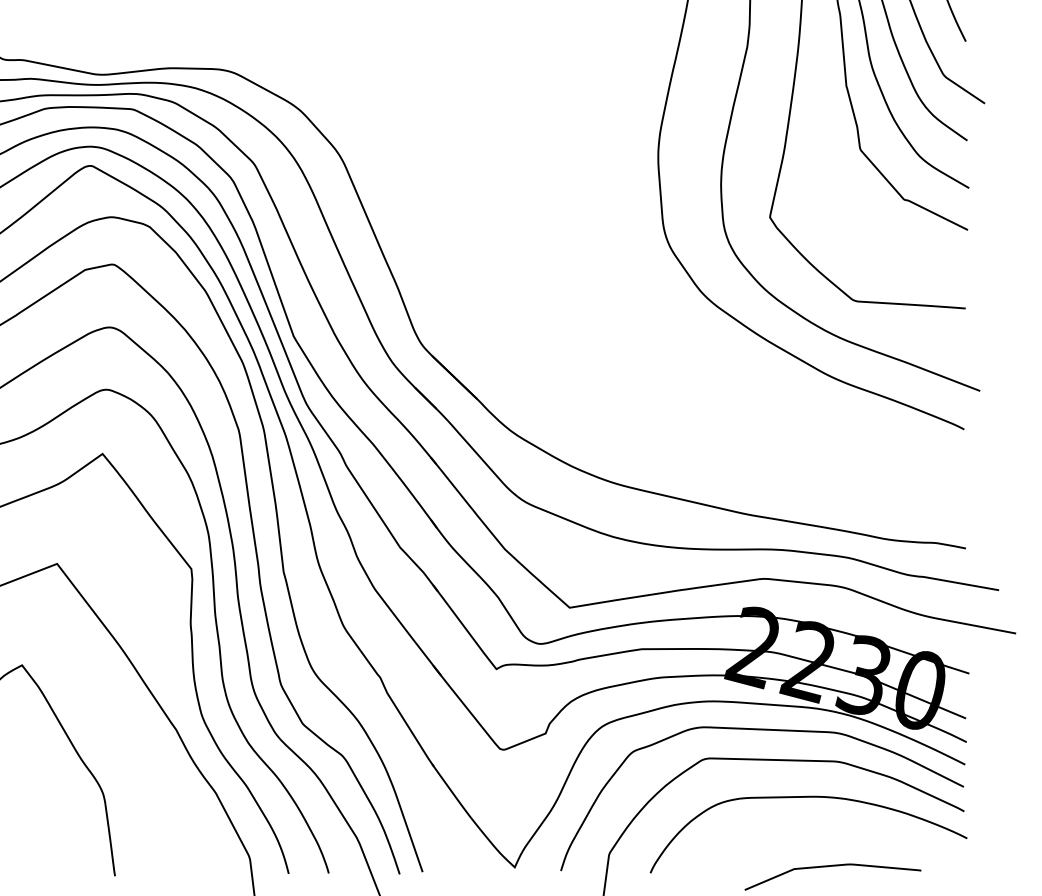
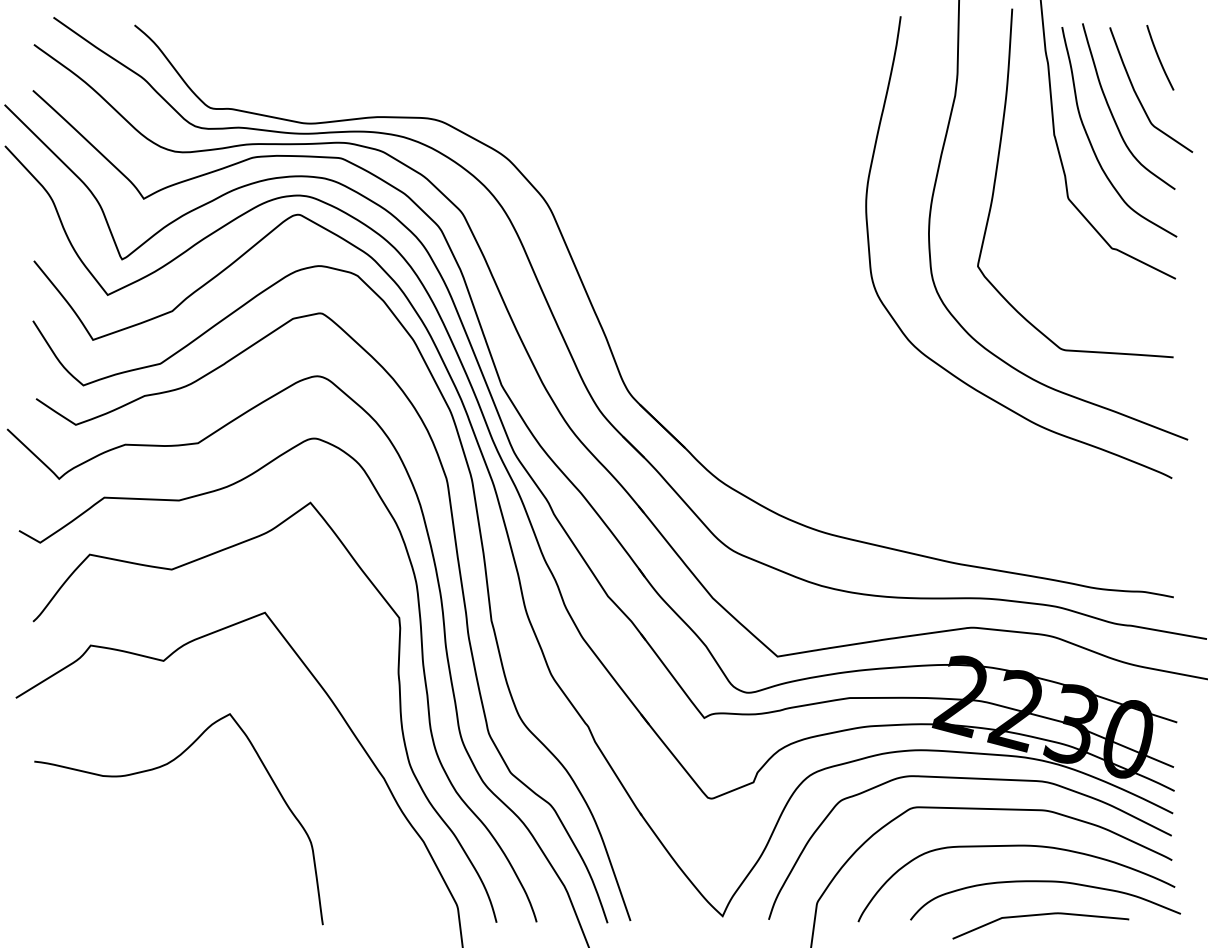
curve: (837, 833) -> (1045, 882), added

